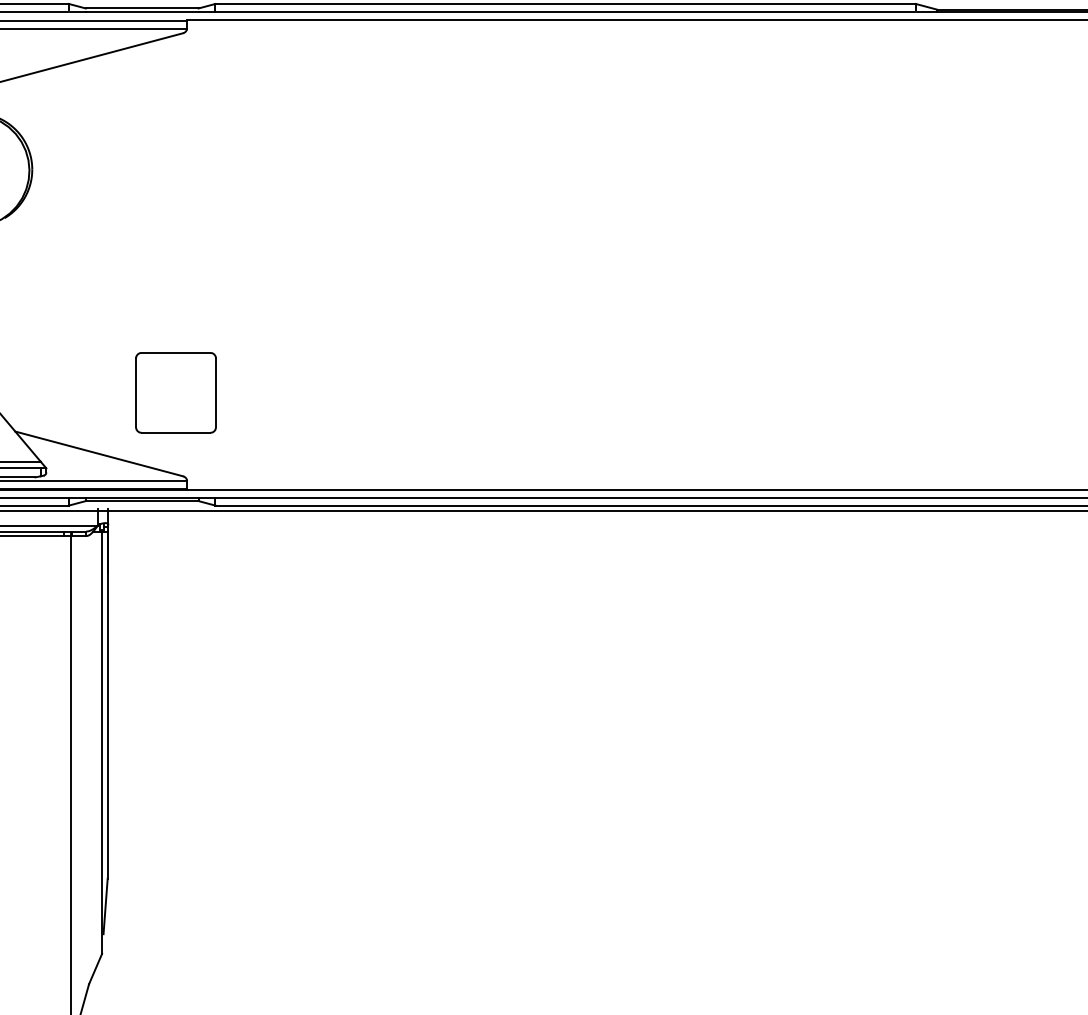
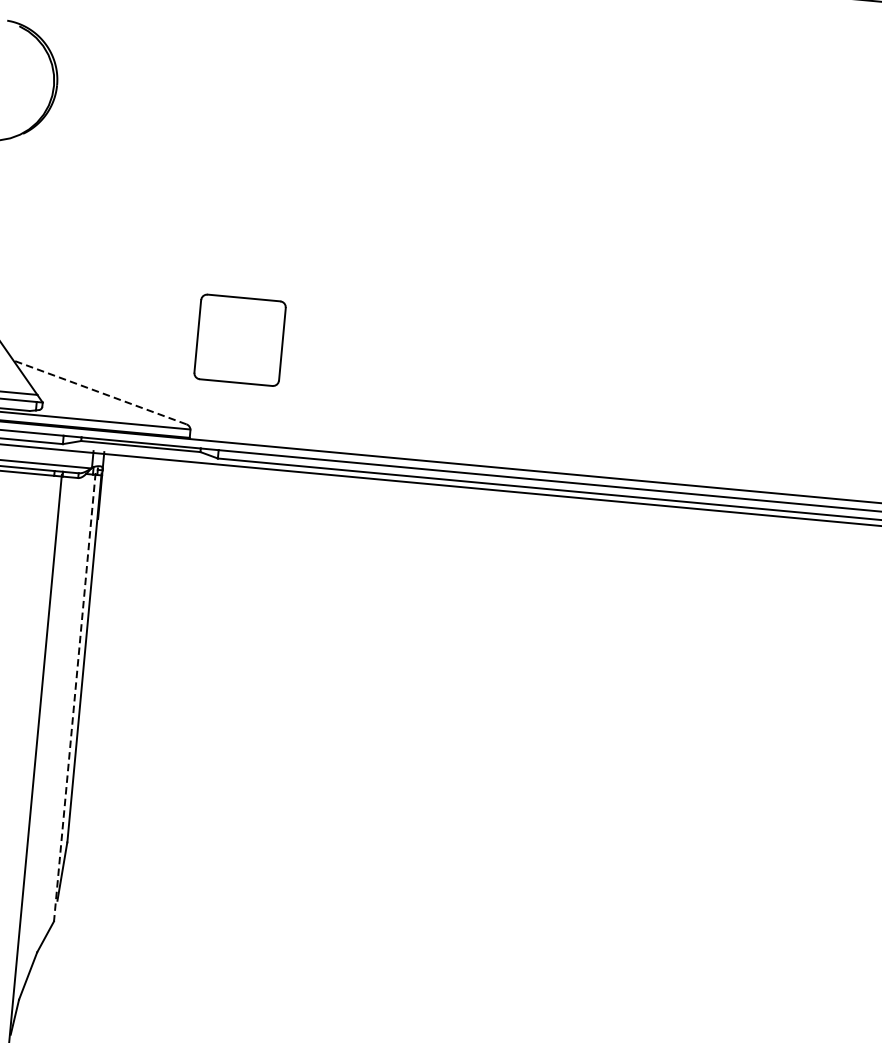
part: (175, 392) -> (239, 339), moved
line: (99, 453) -> (100, 392), solid -> dashed
line: (102, 742) -> (75, 697), solid -> dashed

